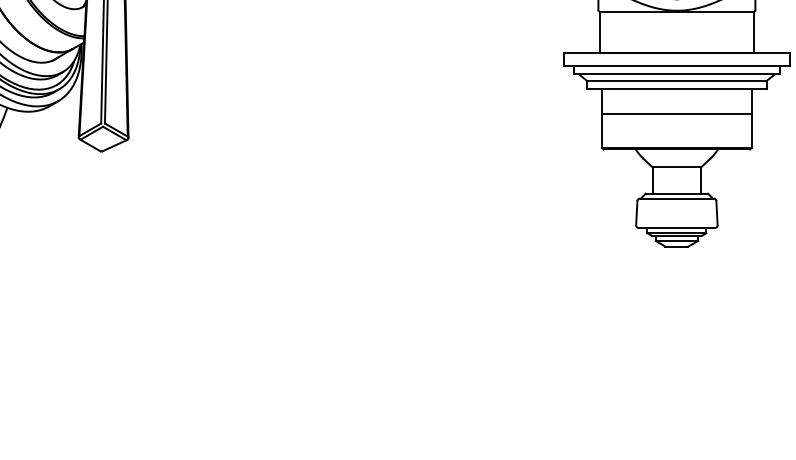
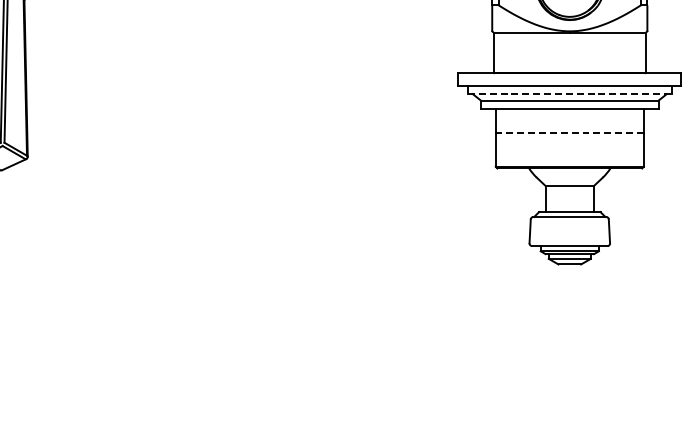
line: (677, 74) -> (570, 94), solid -> dashed
line: (676, 113) -> (569, 132), solid -> dashed

